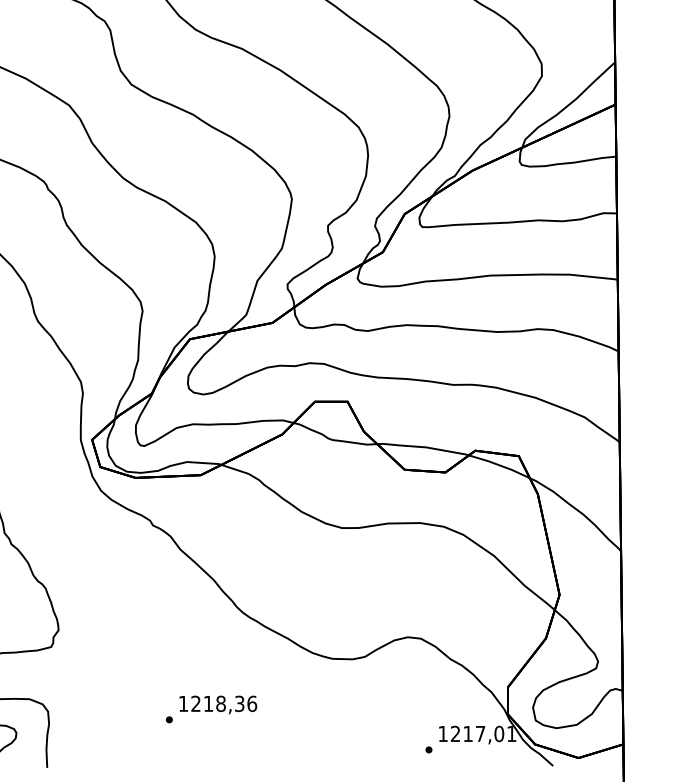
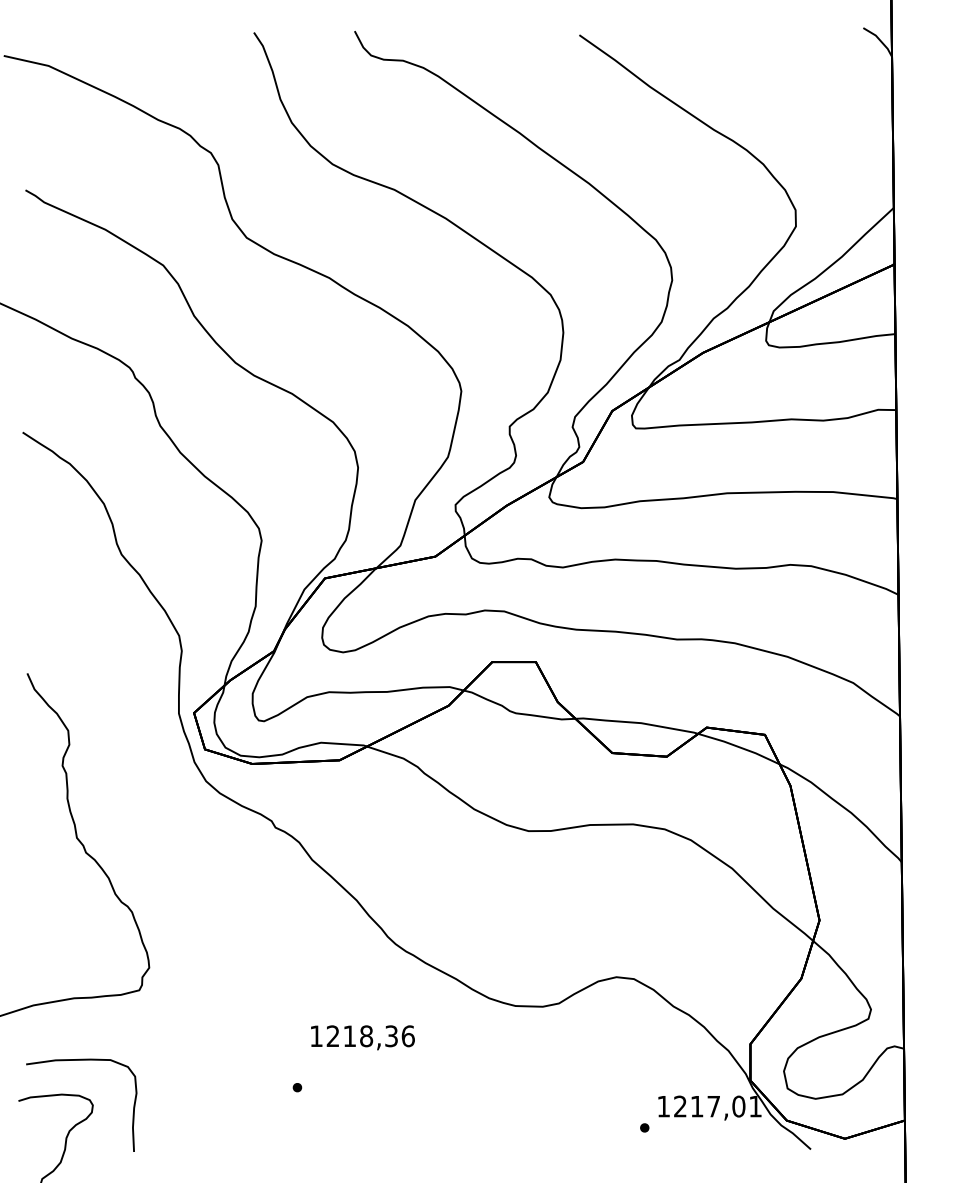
text: (218, 704) -> (362, 1037), moved

